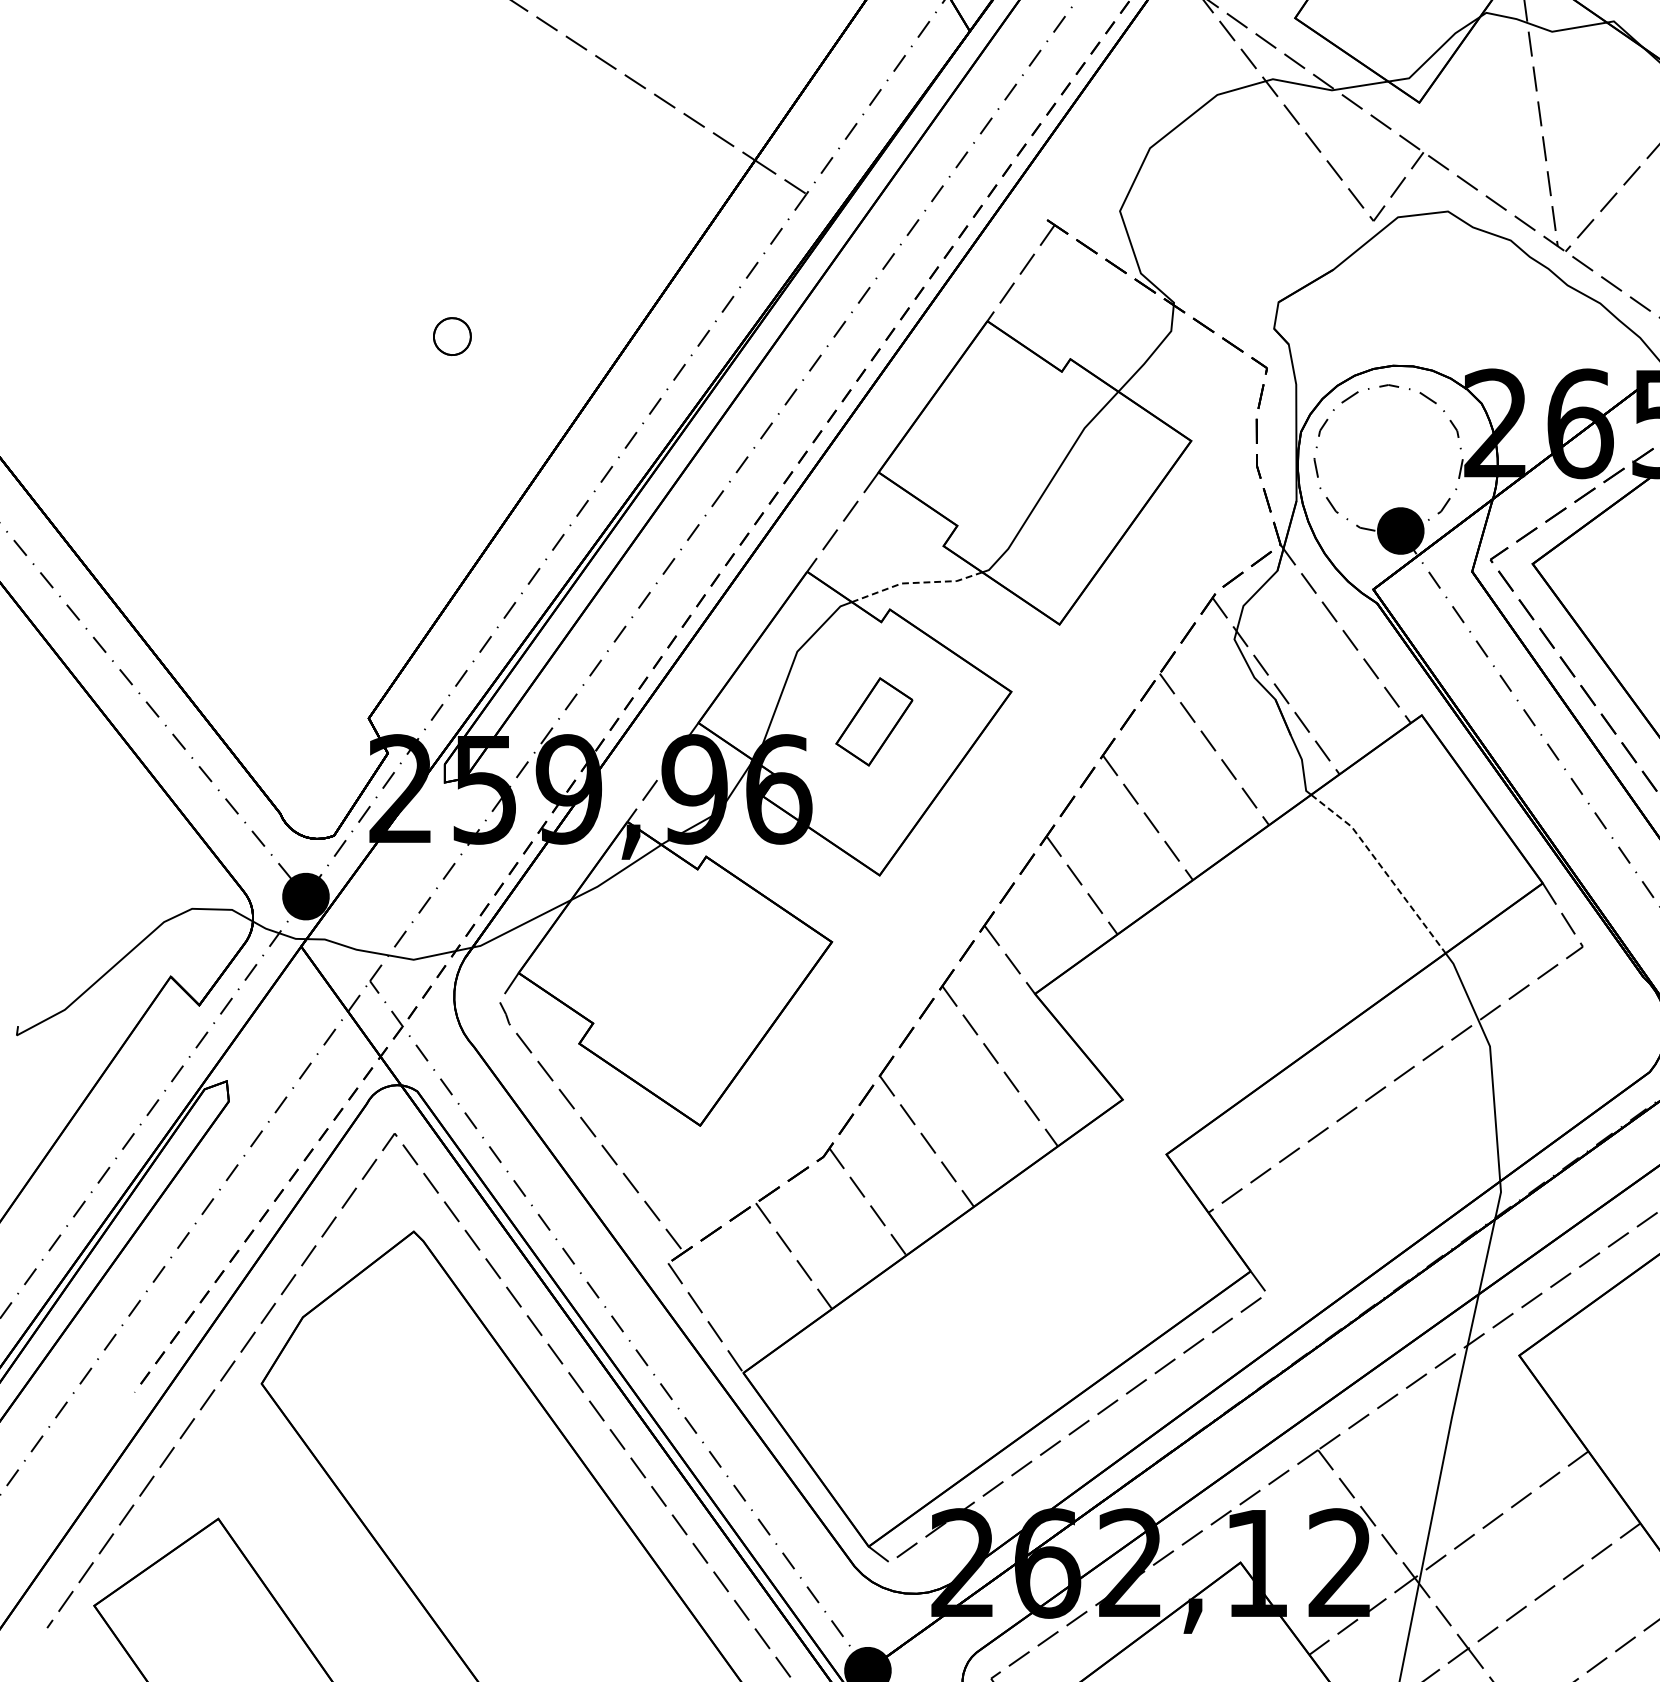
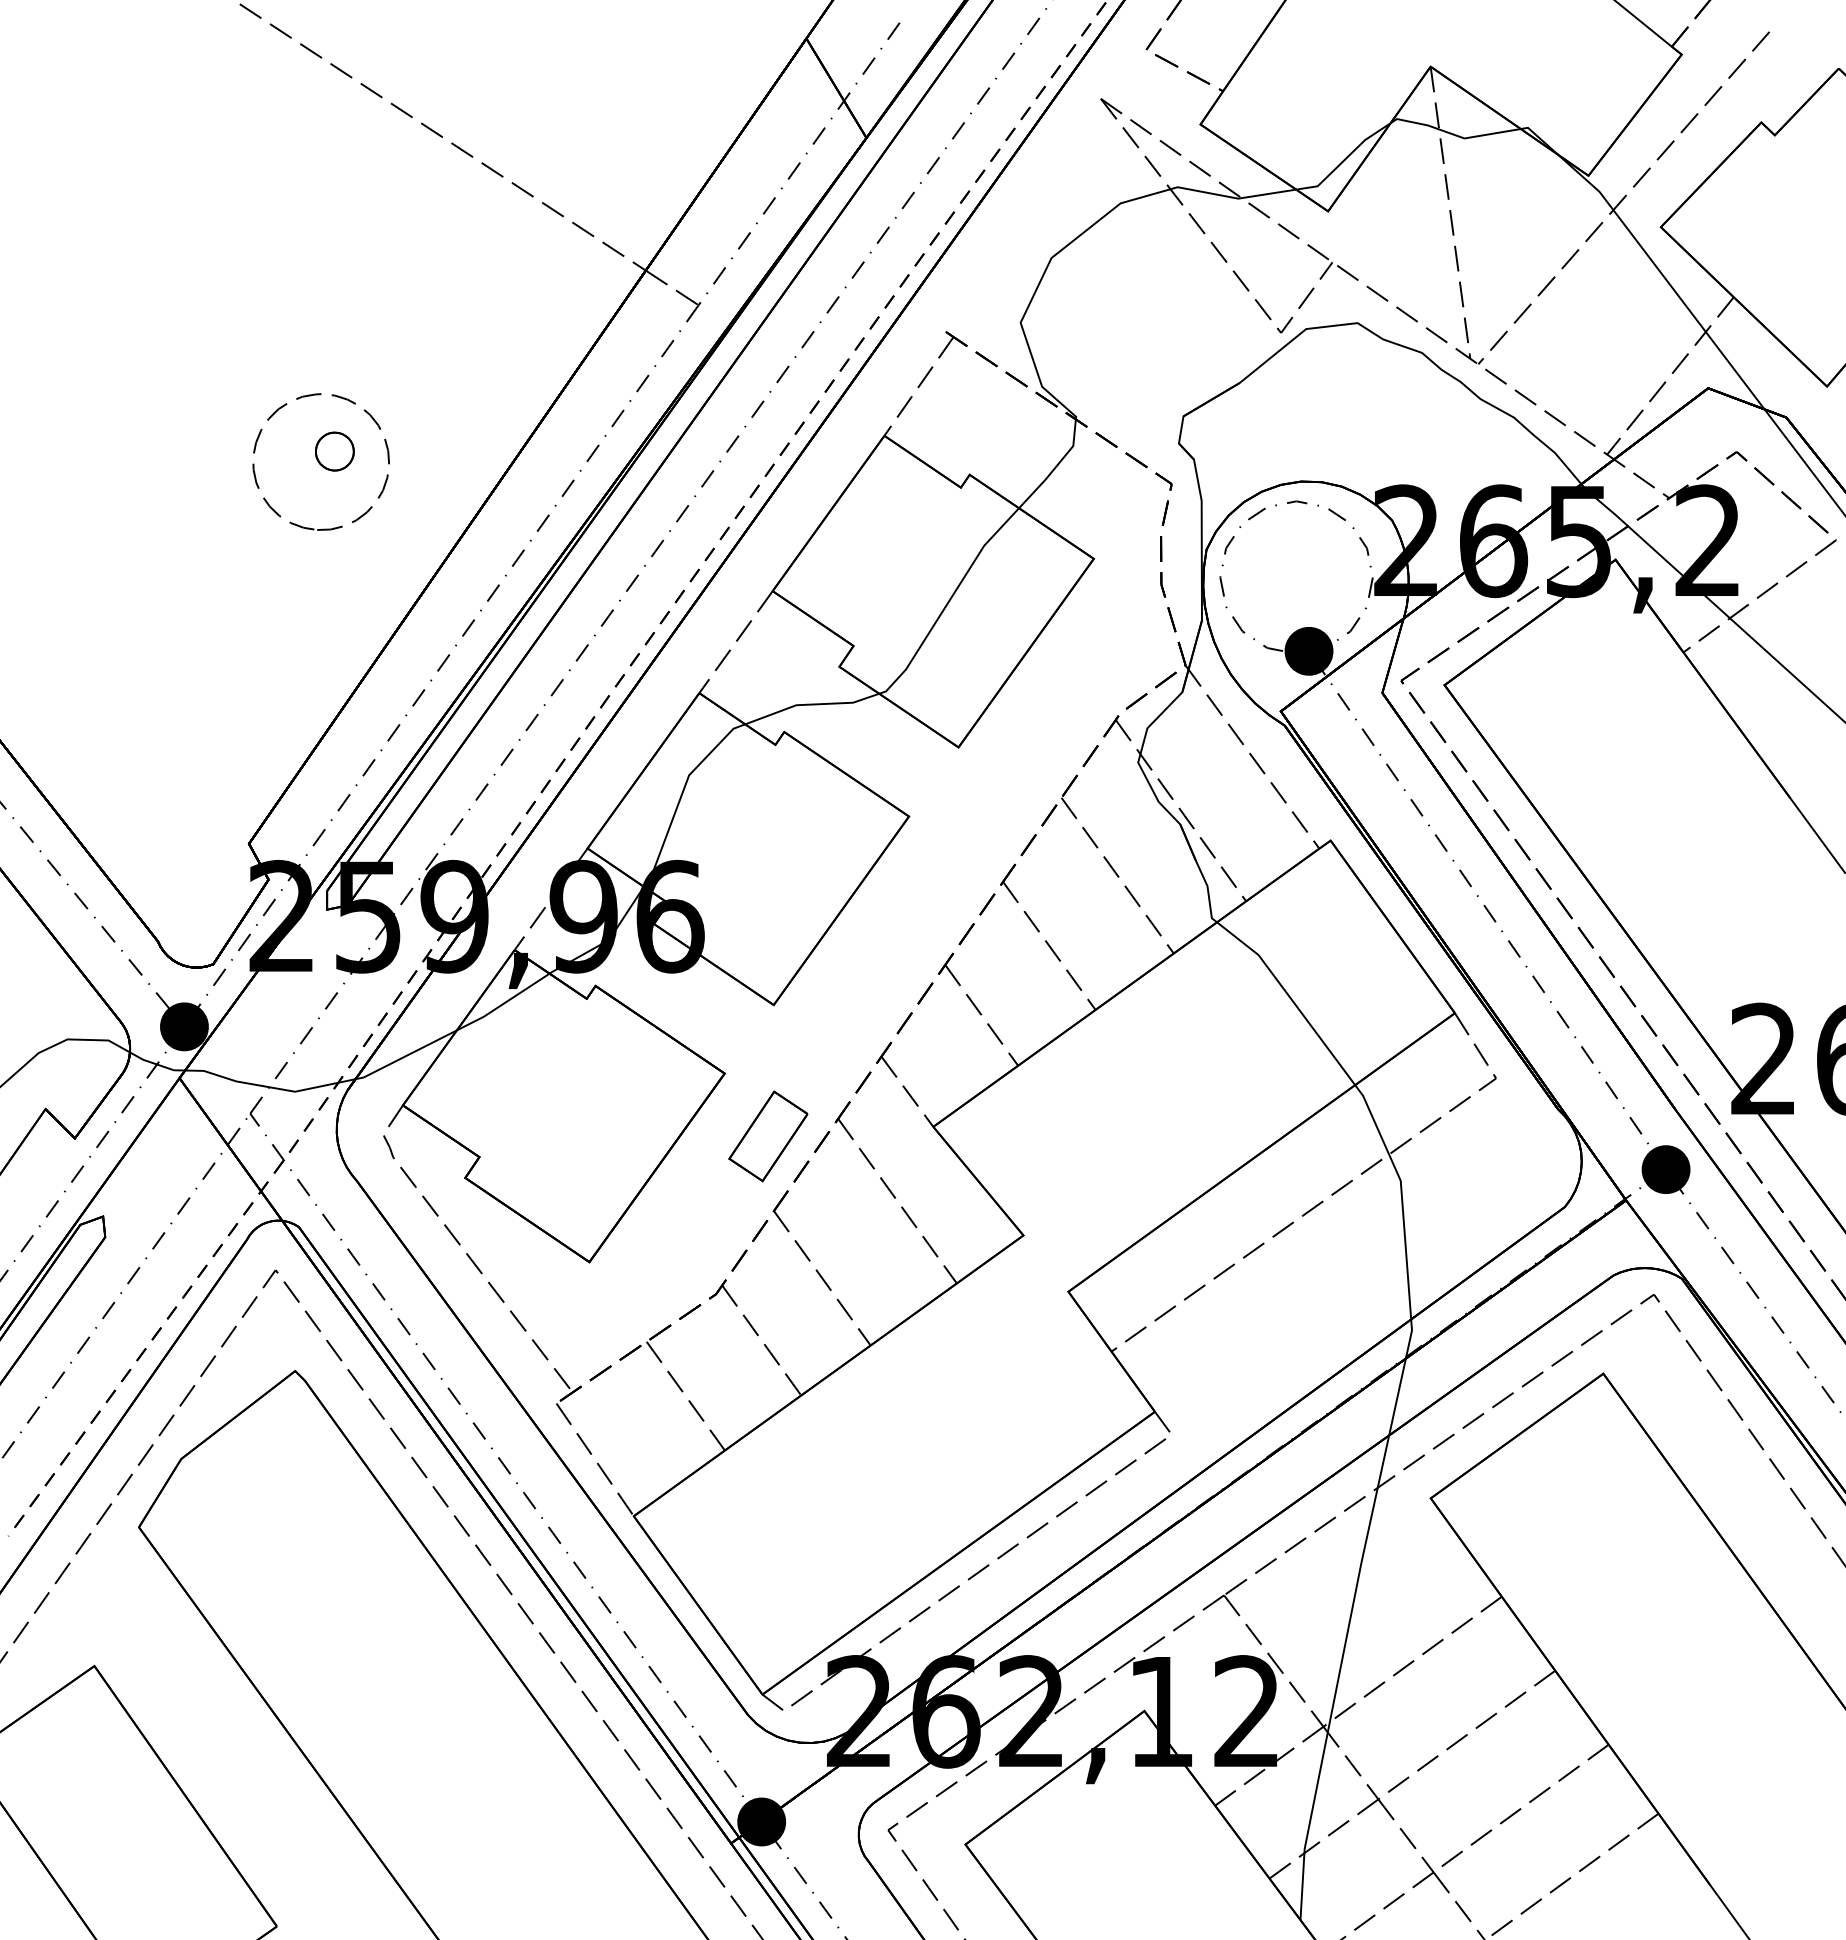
part: (402, 293) -> (283, 407), added
line: (916, 582) -> (811, 704), dashed -> solid
part: (874, 722) -> (768, 1136), moved
line: (1383, 869) -> (1291, 998), dashed -> solid

